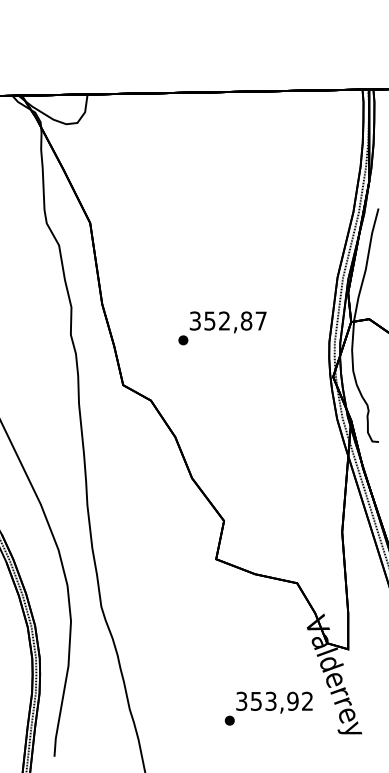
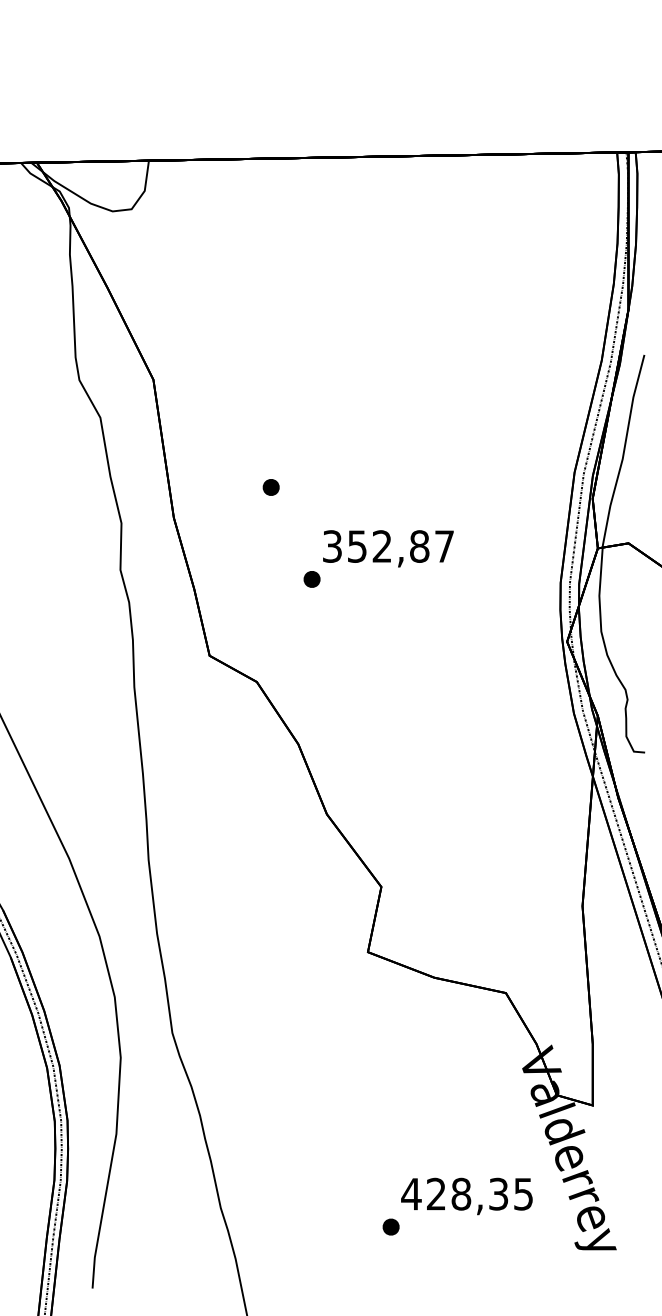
part: (159, 286) -> (271, 487), added
text: (273, 700) -> (465, 1192), 353,92 -> 428,35

